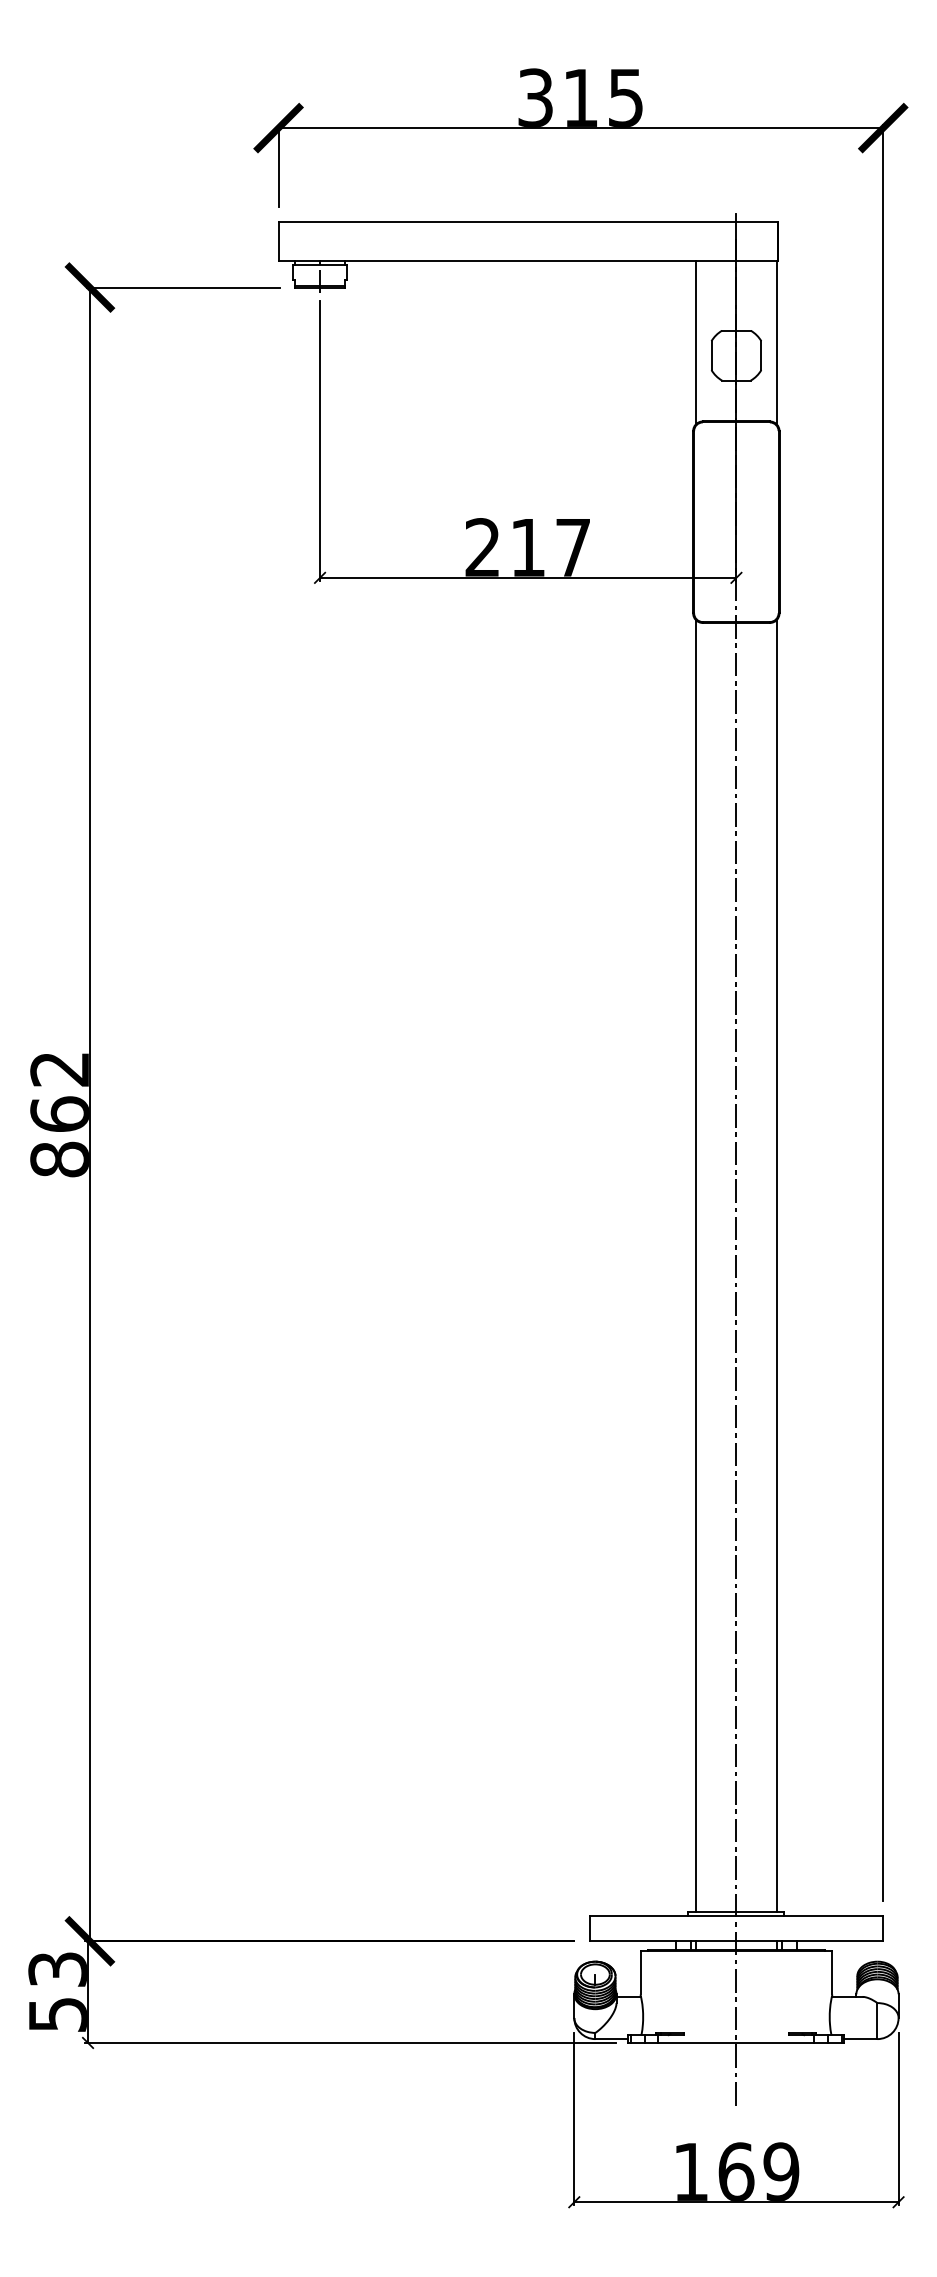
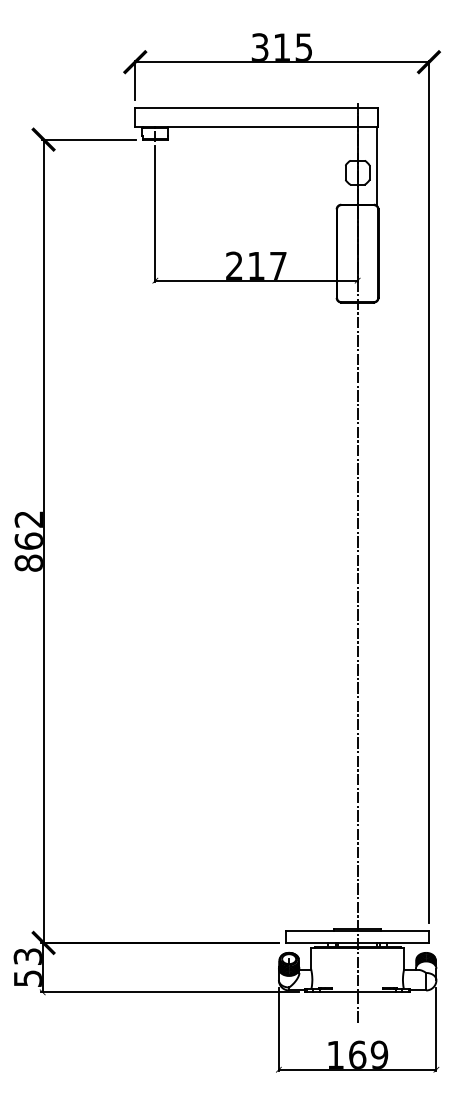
line: (697, 340) -> (338, 165), removed
line: (697, 1265) -> (338, 614), removed
line: (777, 1265) -> (377, 614), removed

